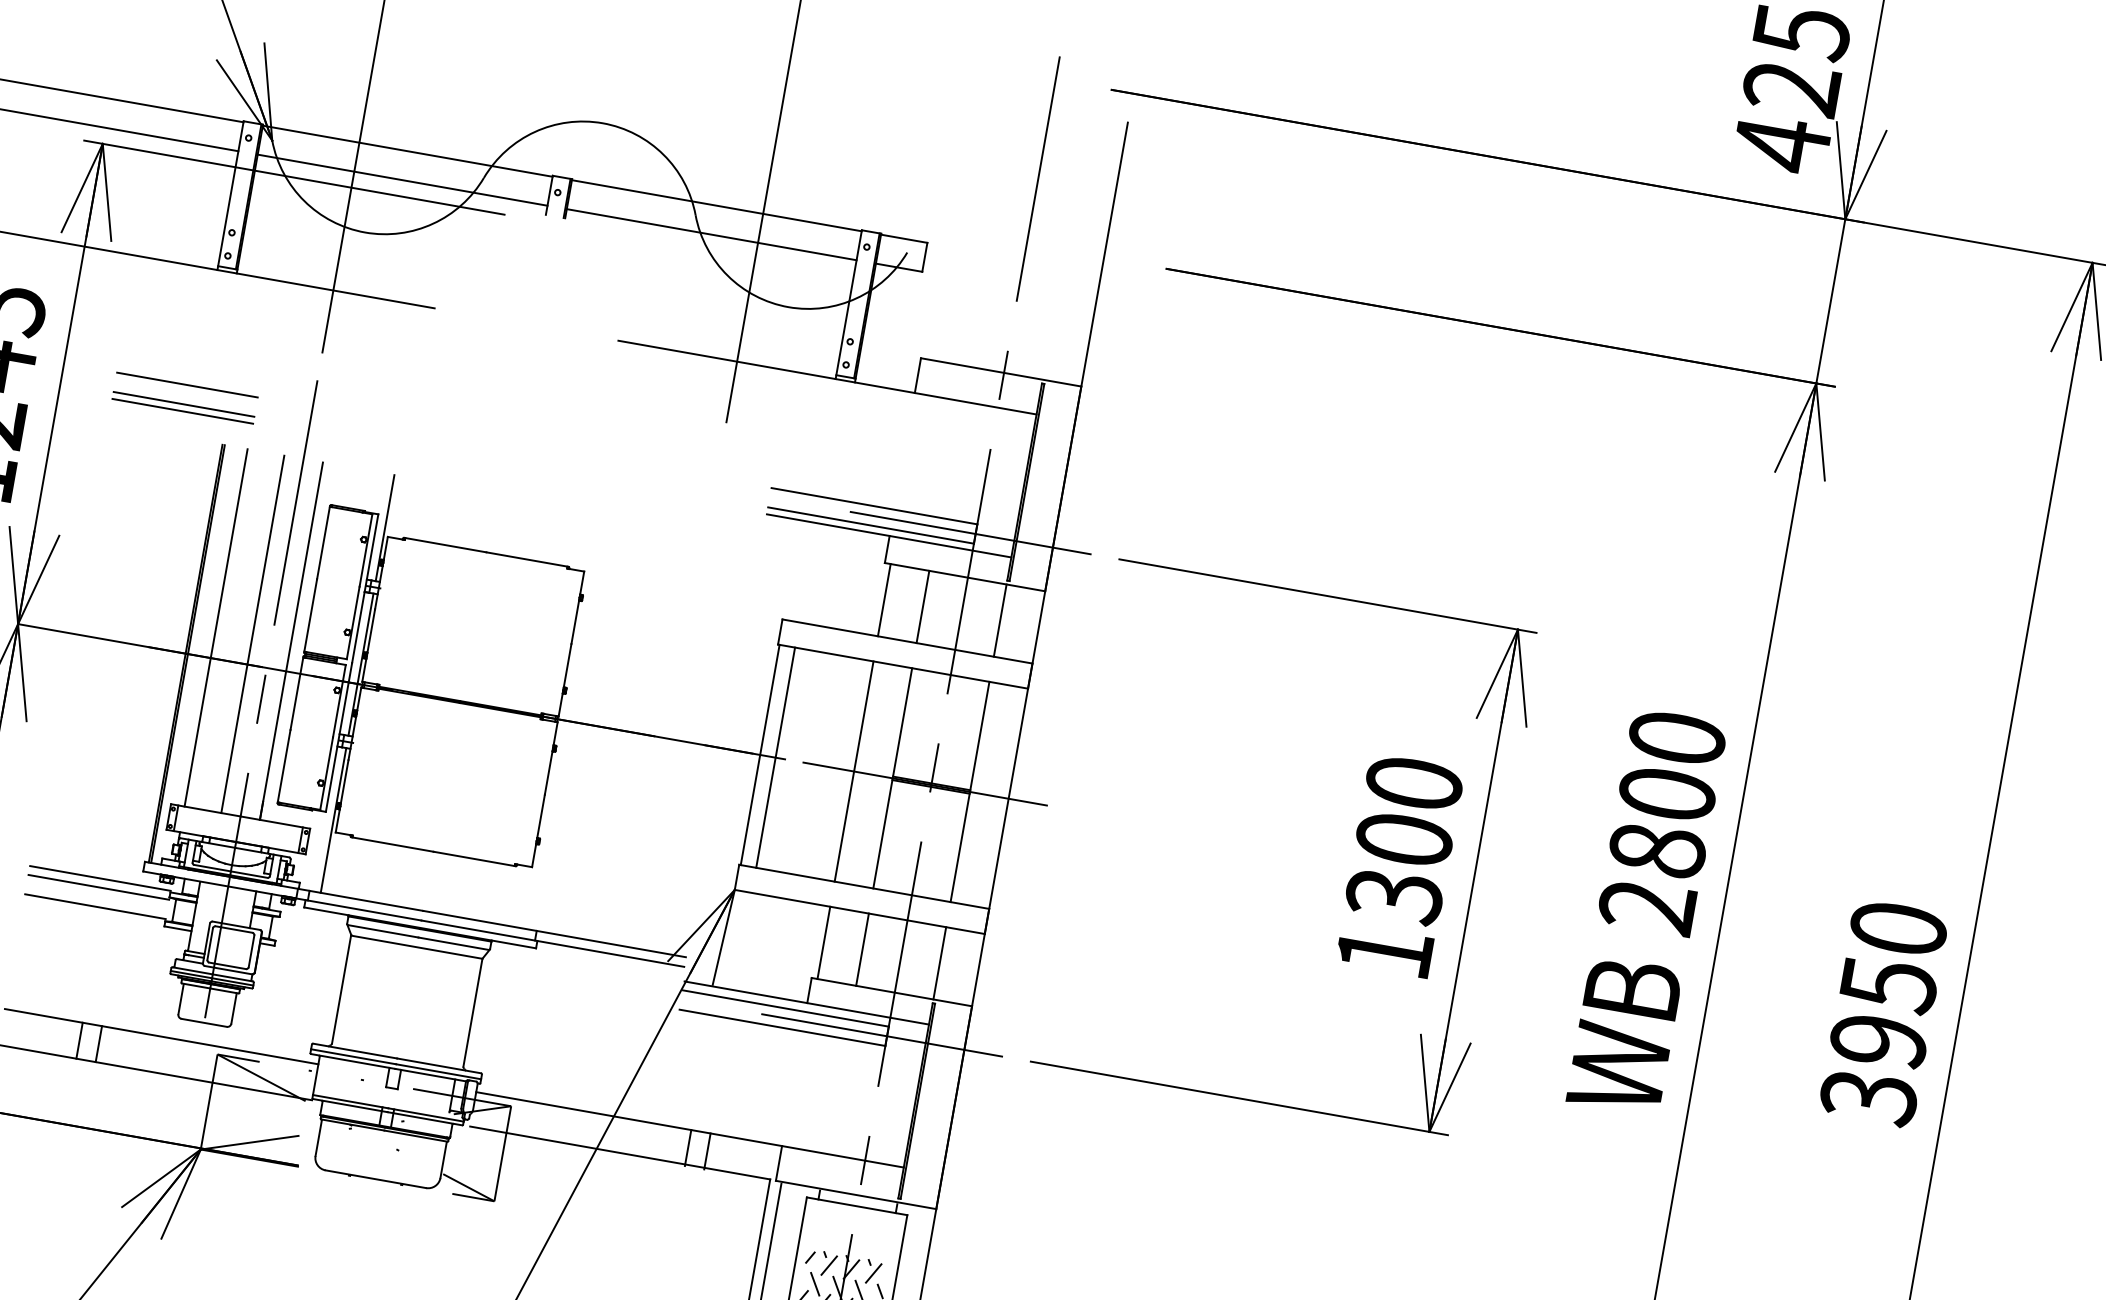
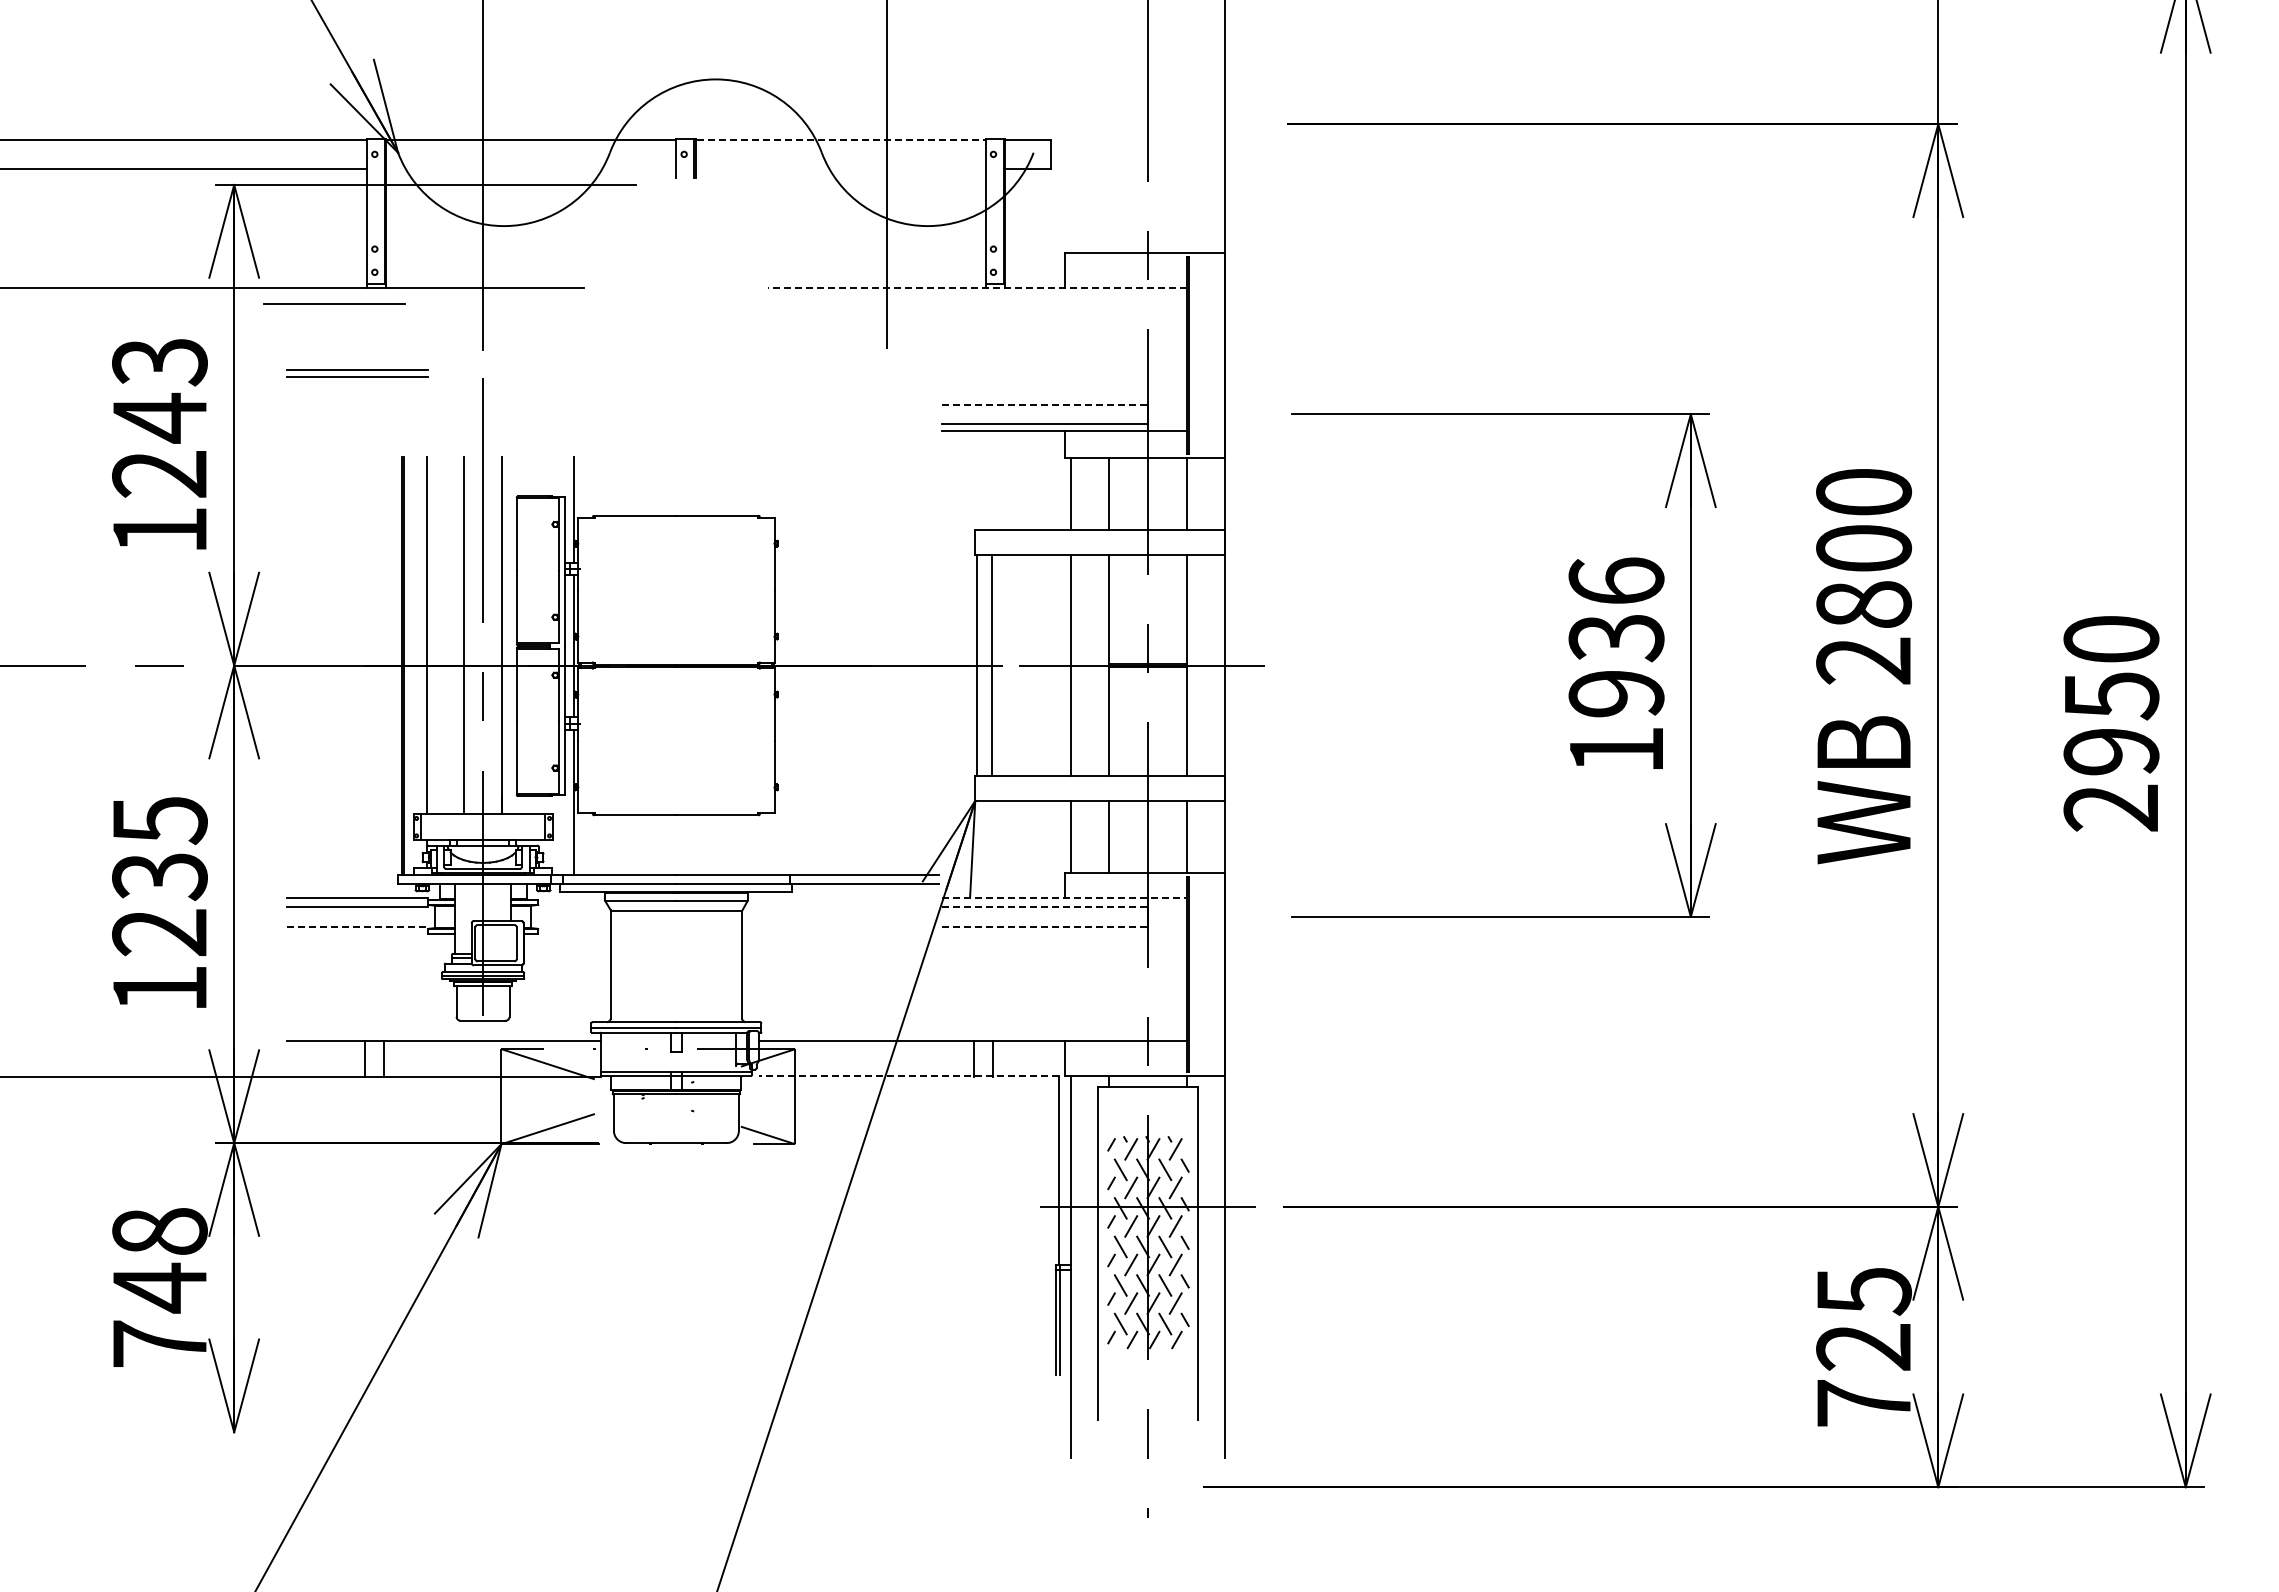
line: (402, 179) -> (531, 168), removed
line: (717, 205) -> (841, 139), solid -> dashed
line: (711, 234) -> (840, 168), removed
line: (827, 377) -> (977, 287), solid -> dashed
line: (187, 384) -> (334, 303), moved
part: (183, 407) -> (357, 373), moved
line: (874, 506) -> (1045, 404), solid -> dashed
line: (970, 533) -> (1143, 414), removed
text: (1404, 839) -> (1616, 637), 1300 -> 1936
line: (96, 906) -> (358, 926), solid -> dashed
line: (807, 1003) -> (1065, 898), solid -> dashed
line: (786, 1008) -> (1045, 907), solid -> dashed
line: (782, 1027) -> (1045, 926), solid -> dashed
line: (882, 1035) -> (1143, 916), removed
text: (1868, 1097) -> (2111, 808), 3950 -> 2950
line: (619, 1152) -> (908, 1075), solid -> dashed

